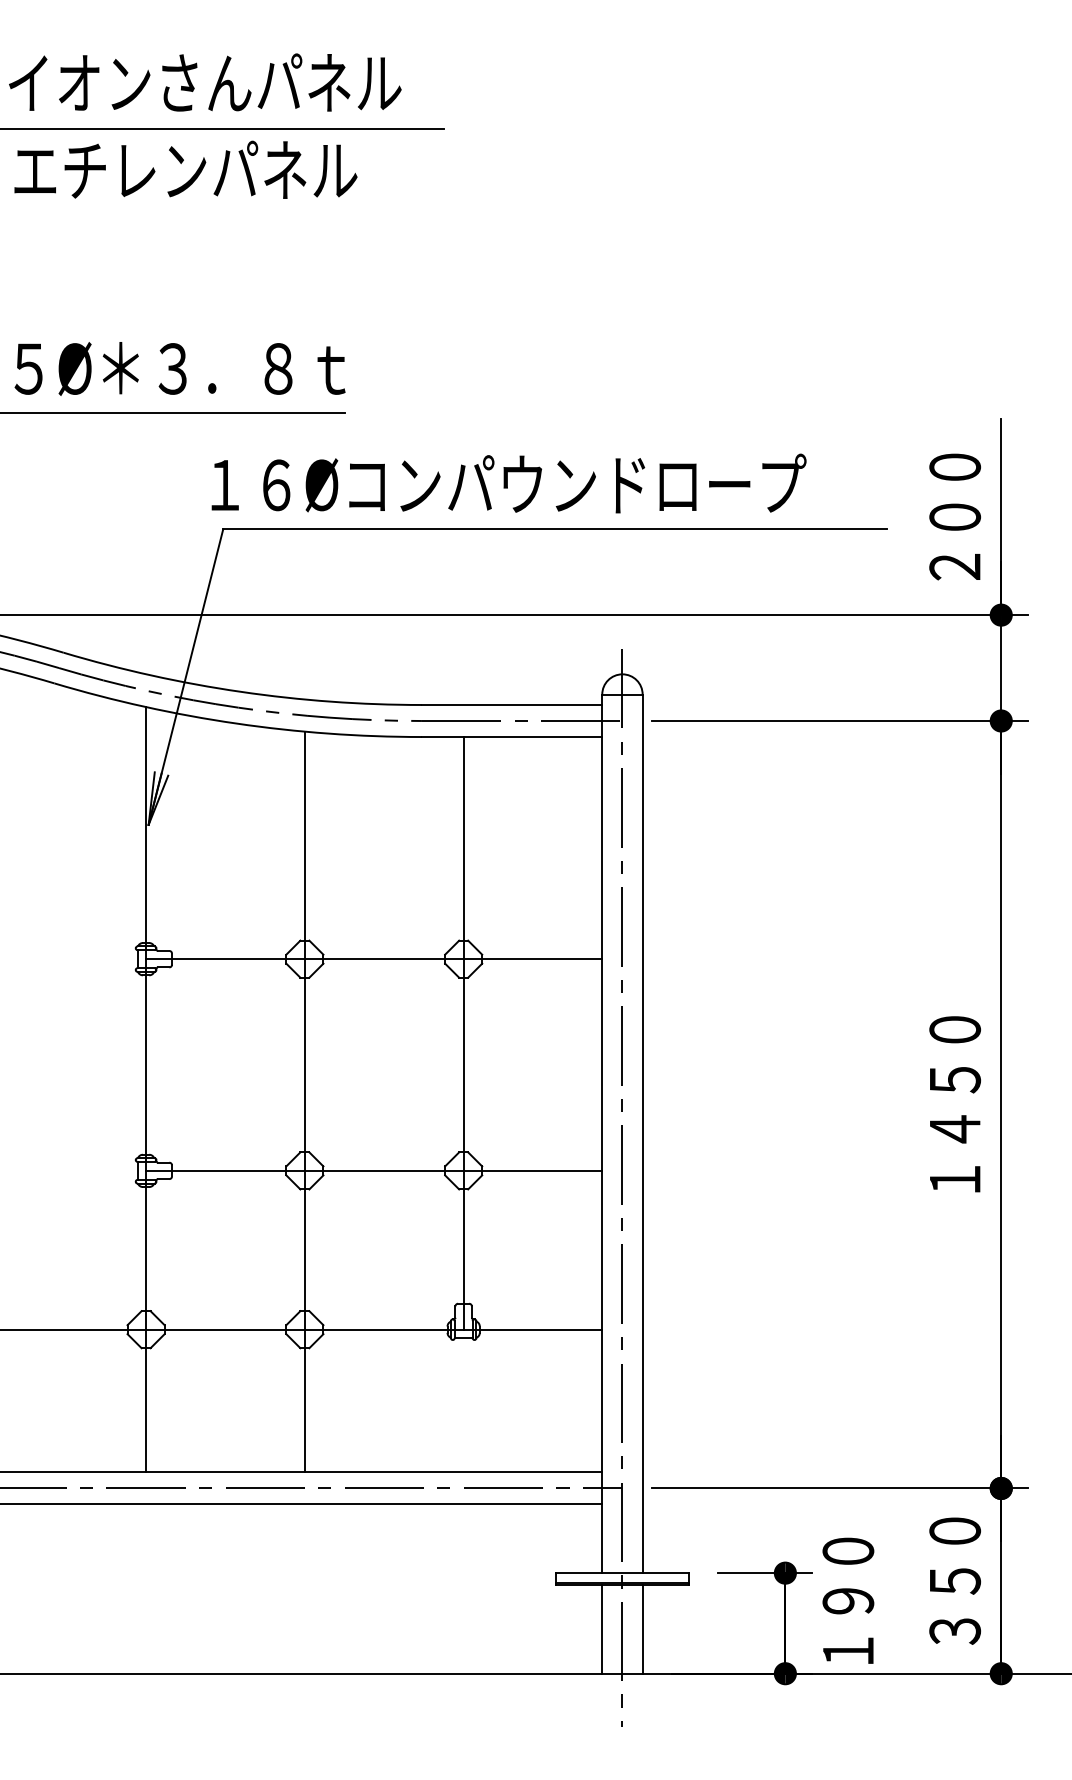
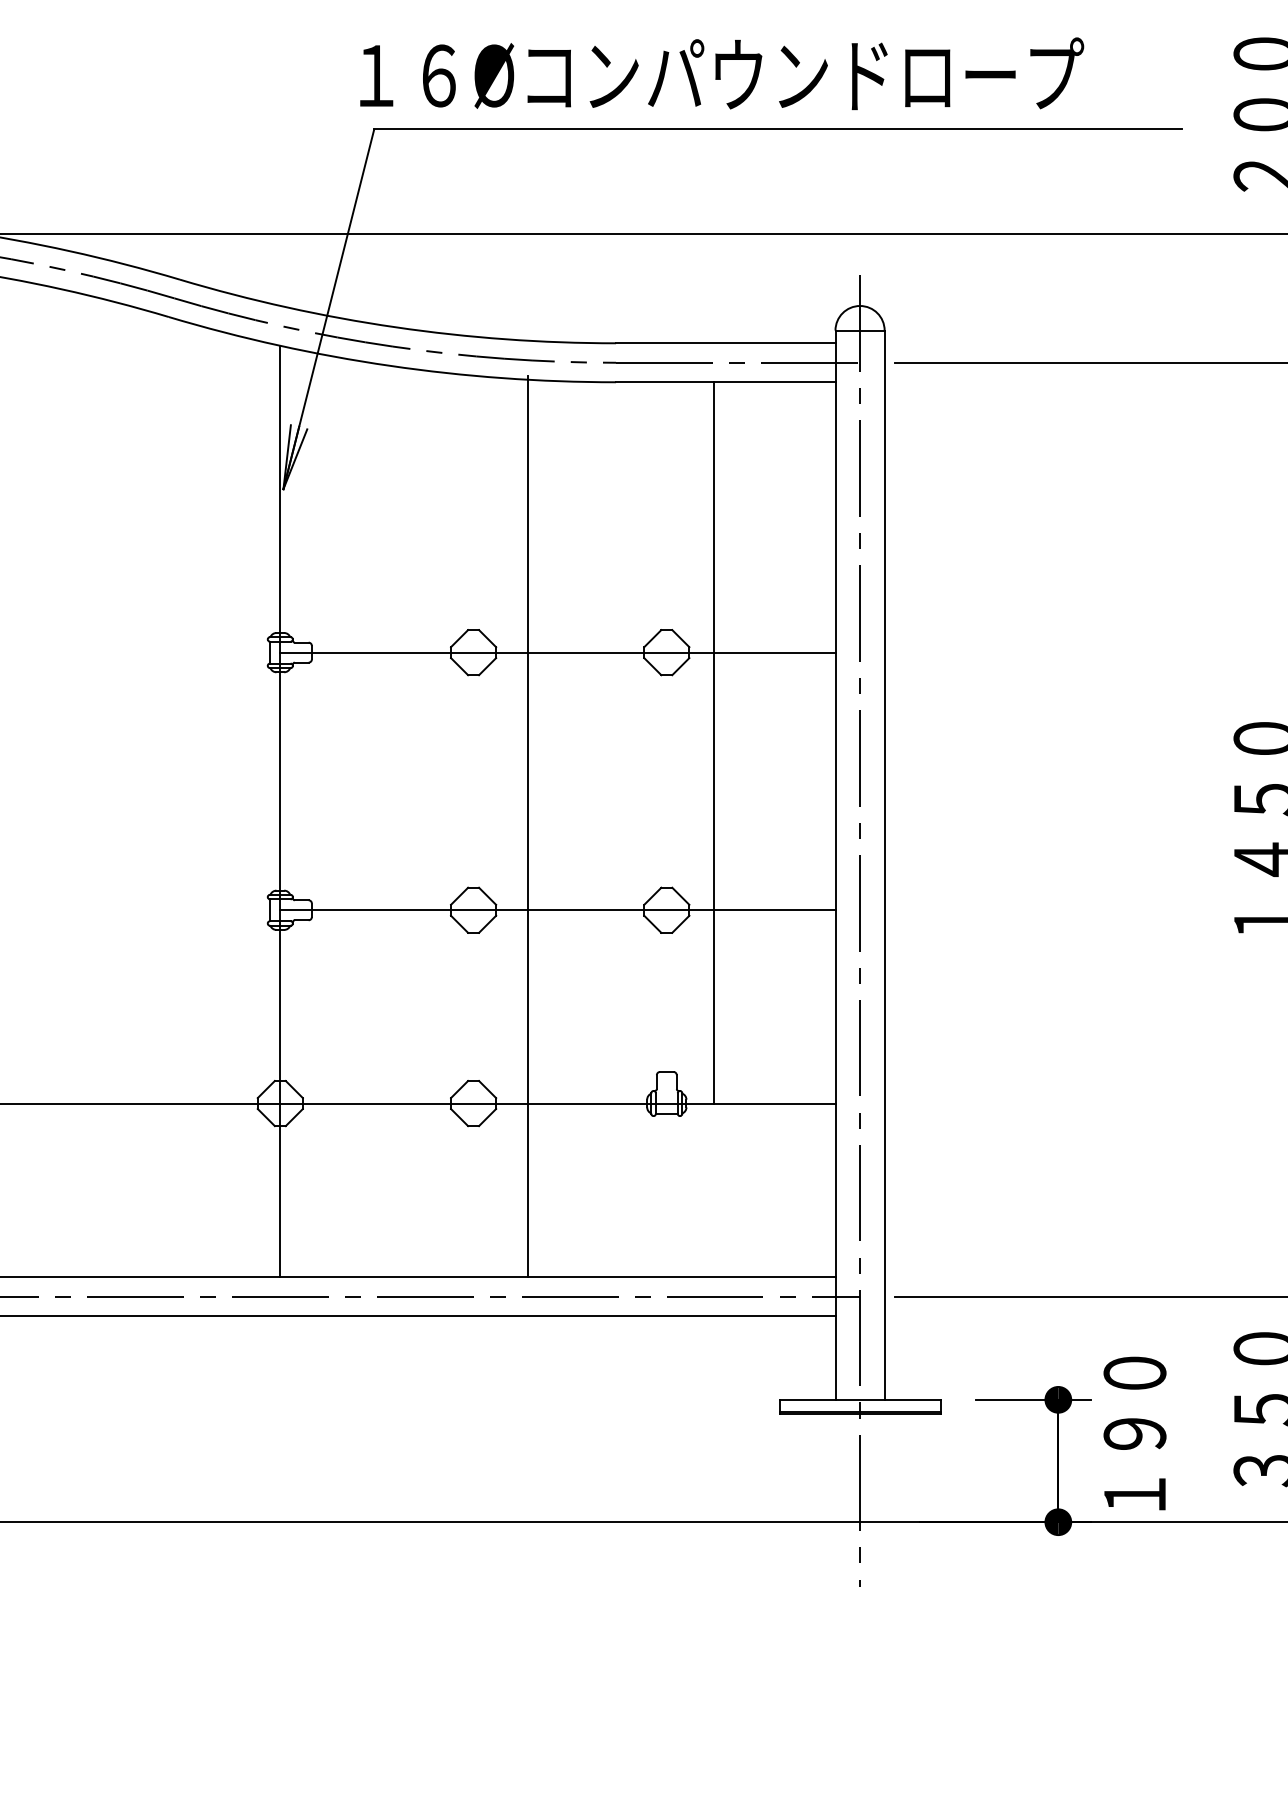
line: (463, 1033) -> (714, 743), moved
line: (304, 1101) -> (527, 825), moved
line: (602, 1628) -> (835, 1467), removed
line: (642, 1628) -> (884, 1467), removed

